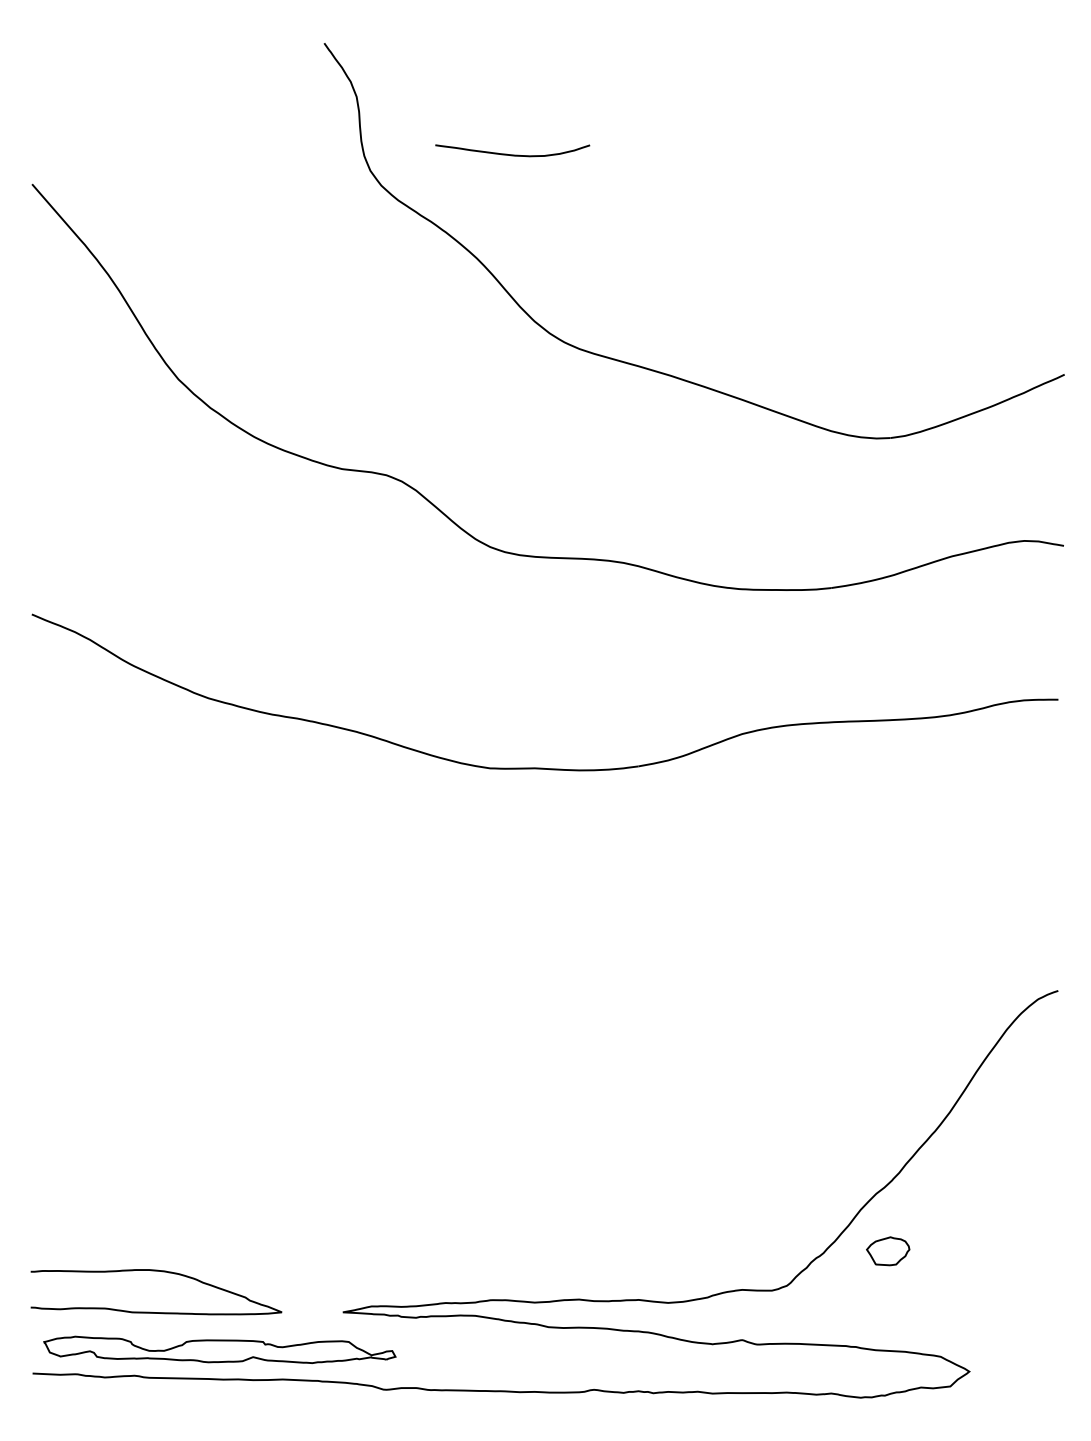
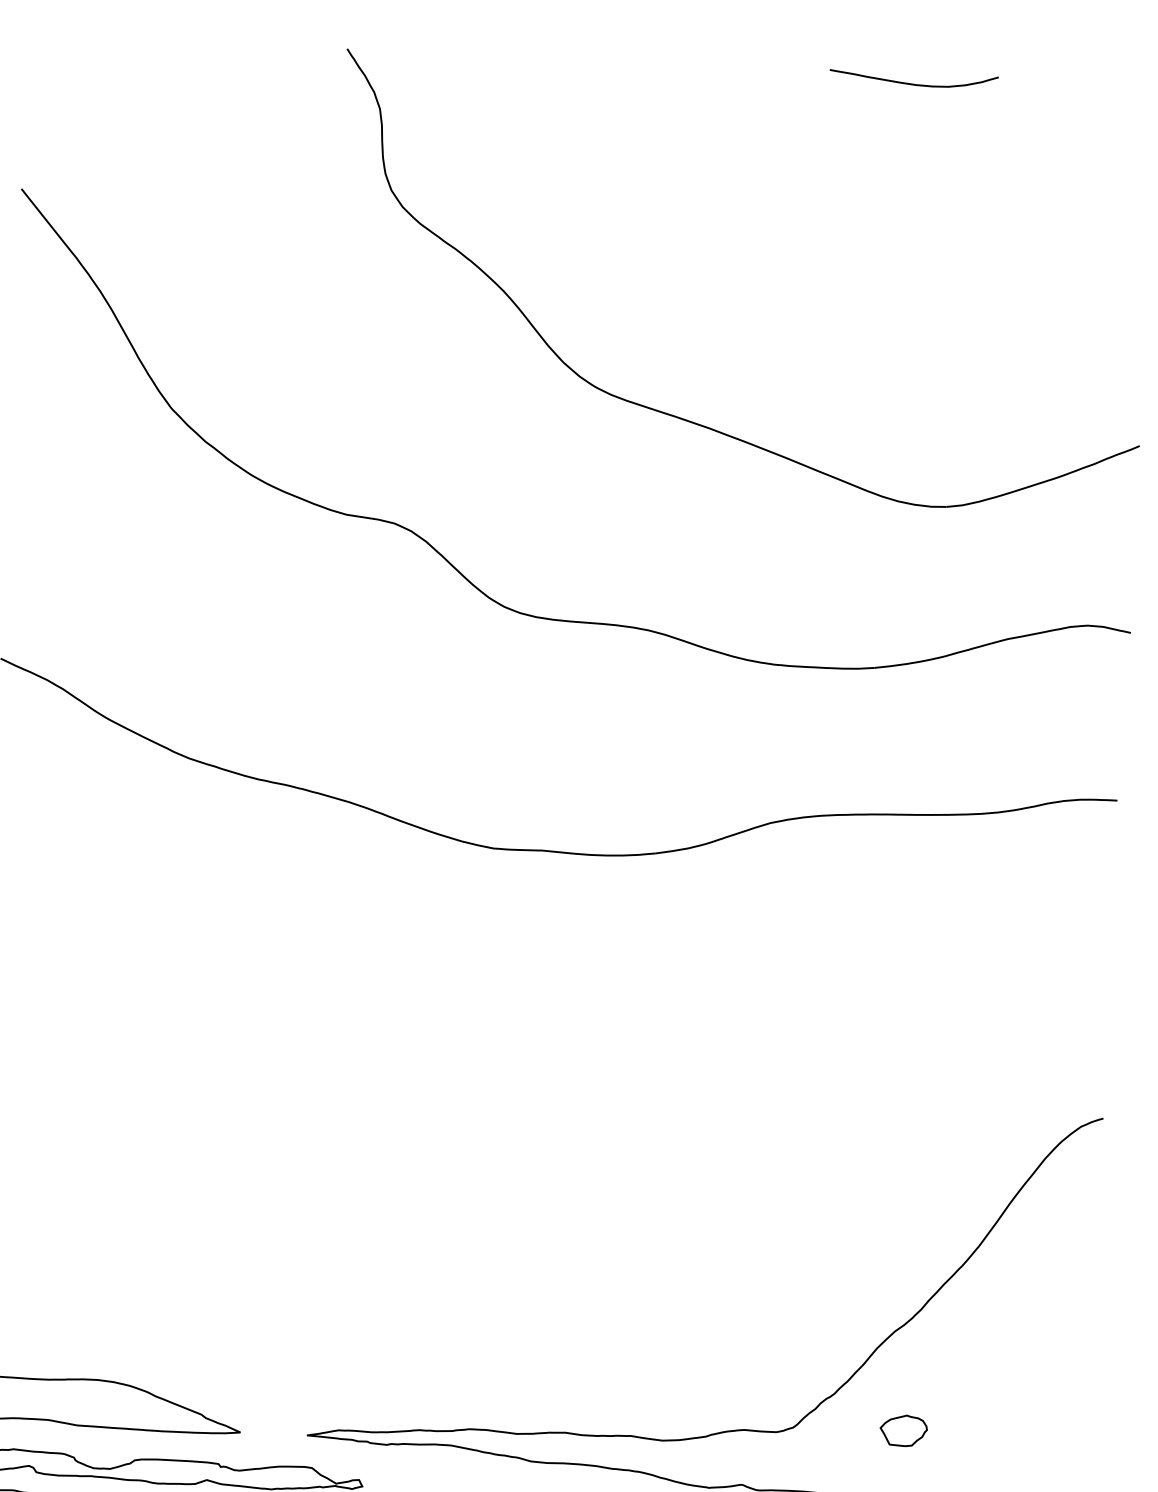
curve: (512, 154) -> (913, 83), moved
part: (888, 1251) -> (904, 1431), moved

